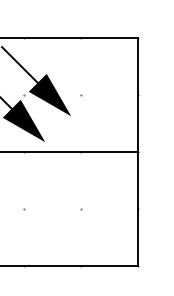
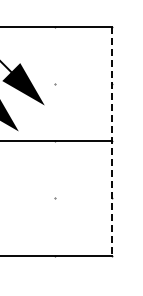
line: (138, 152) -> (112, 141), solid -> dashed

